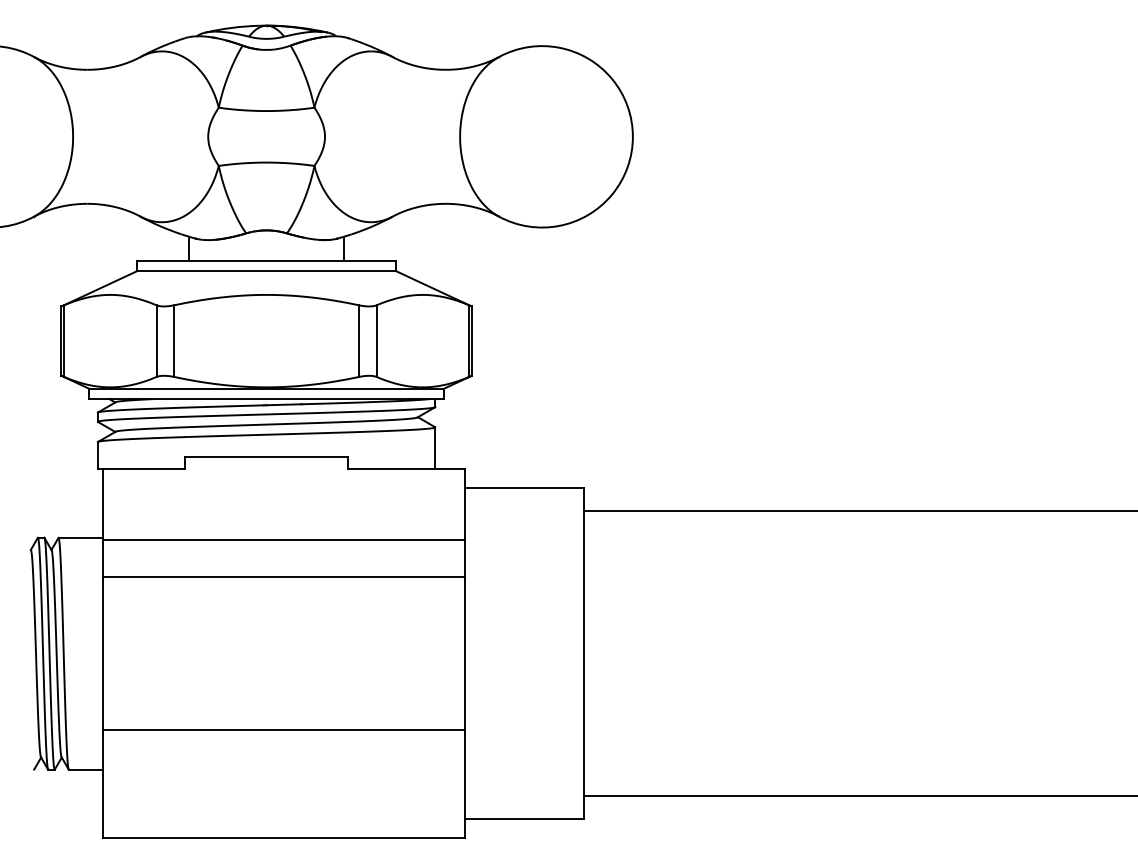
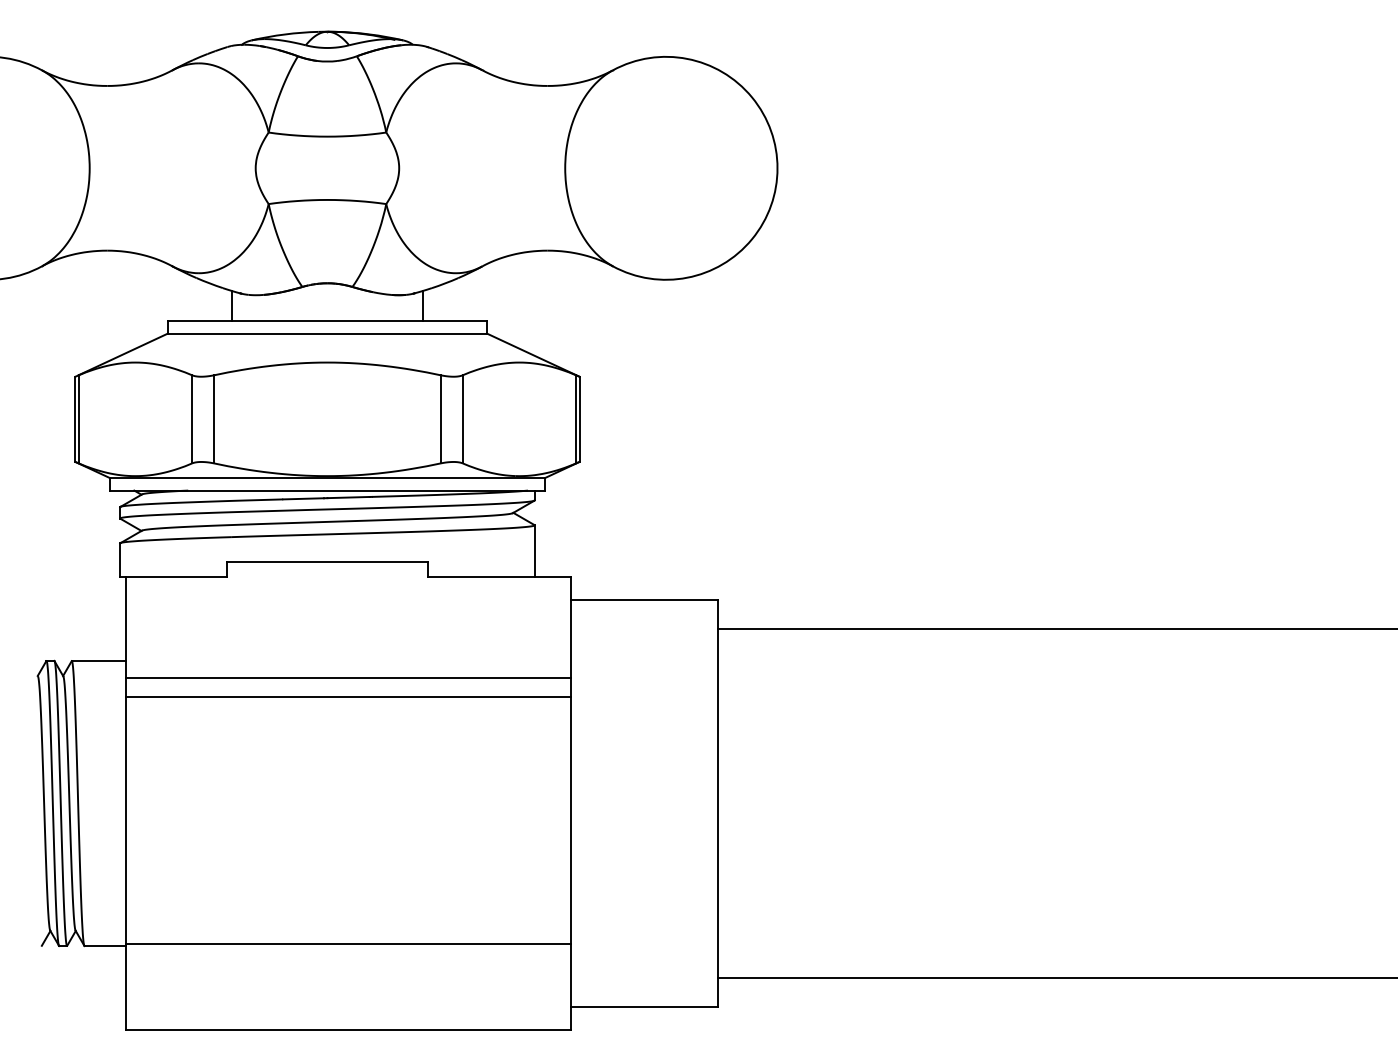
line: (283, 540) -> (348, 697), moved
line: (283, 577) -> (348, 677), moved
line: (283, 730) -> (348, 944), moved

